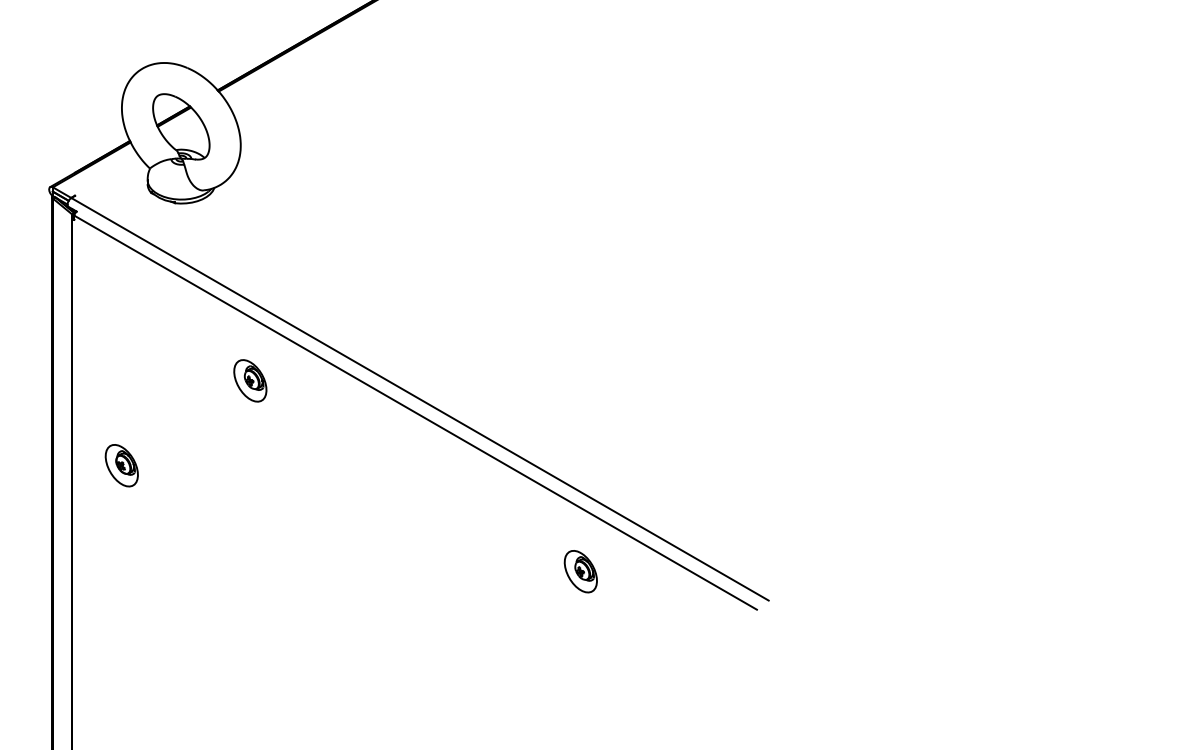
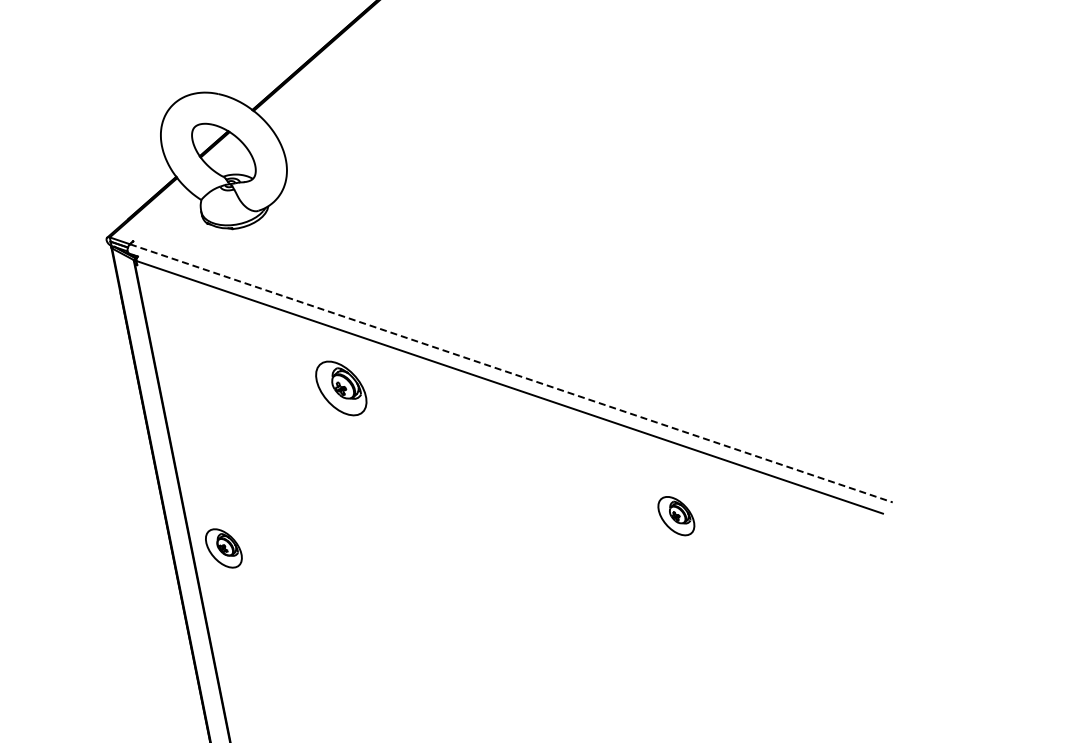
part: (250, 380) -> (341, 388), size x1.4
line: (420, 399) -> (511, 373), solid -> dashed
part: (121, 465) -> (223, 548), moved
part: (580, 571) -> (675, 516), moved

